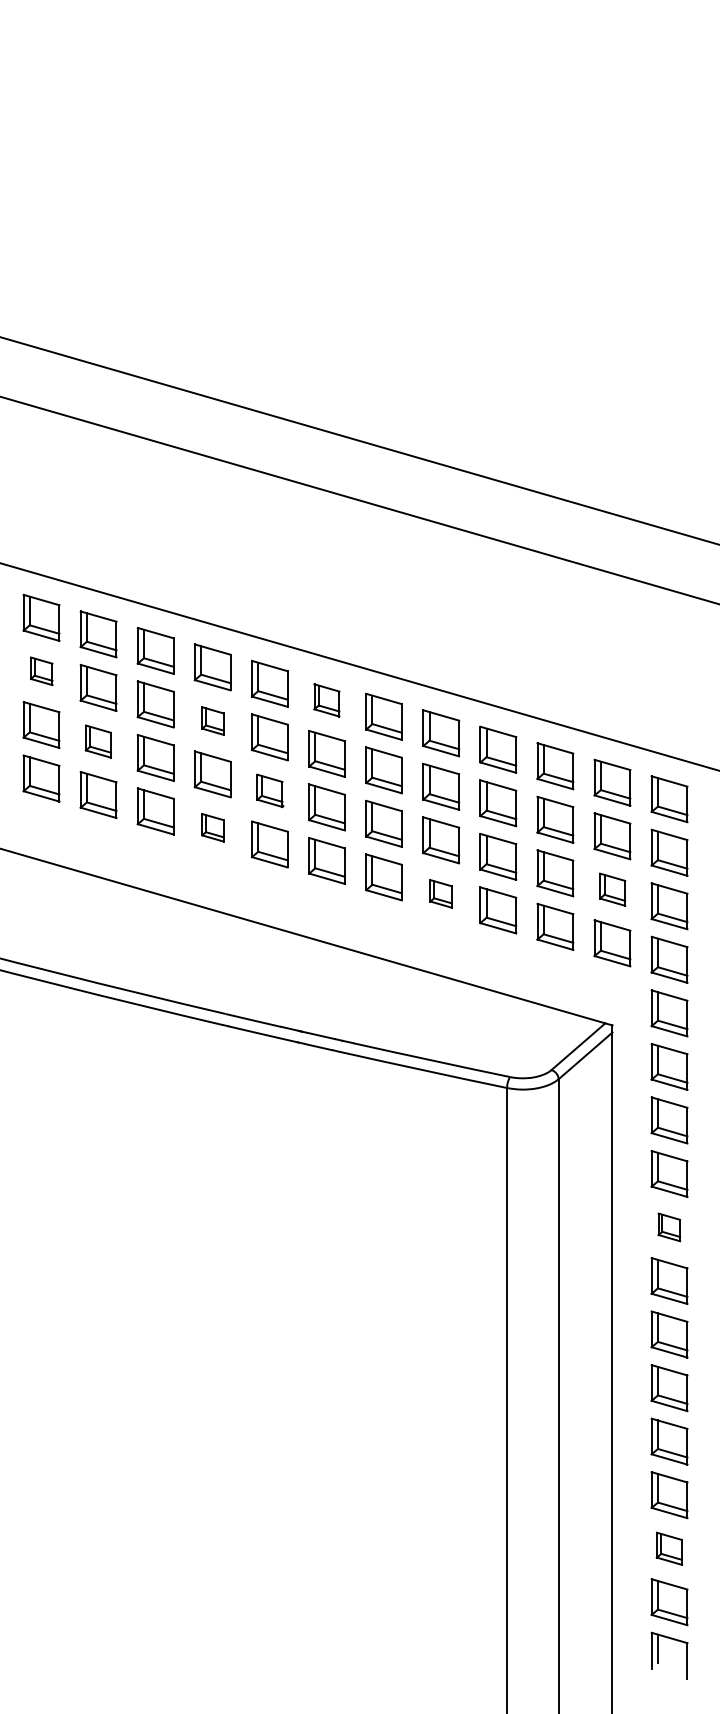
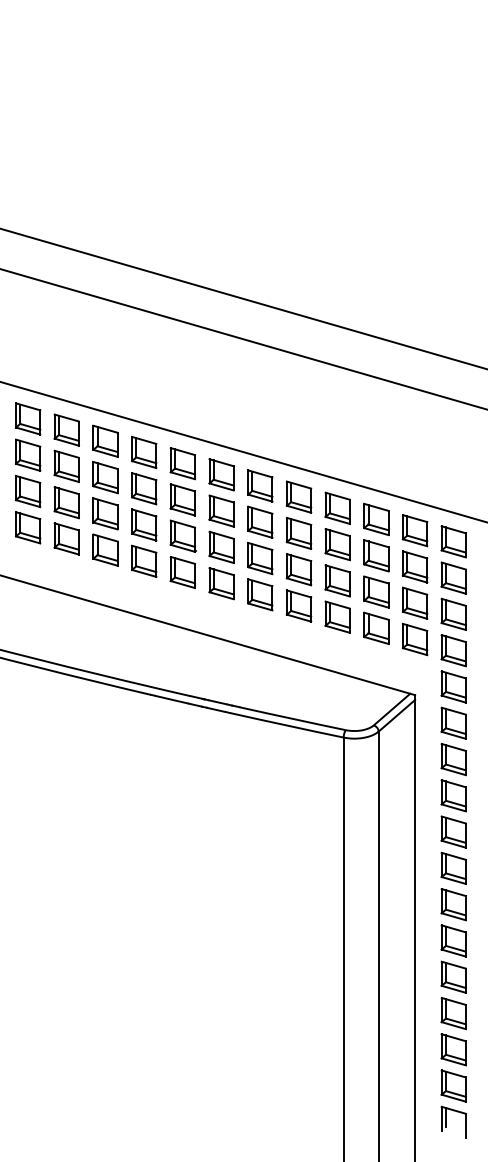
part: (42, 670) -> (28, 454), size x1.67
part: (326, 699) -> (221, 474), size x1.43
part: (213, 720) -> (144, 488), size x1.67
part: (98, 741) -> (66, 502), size x1.43
part: (269, 789) -> (182, 535), size x1.43
part: (213, 826) -> (144, 560), size x1.67
part: (613, 888) -> (415, 602), size x1.43
part: (440, 893) -> (298, 605), size x1.67
part: (669, 1226) -> (453, 831), size x1.67
part: (669, 1548) -> (453, 1049), size x1.43

